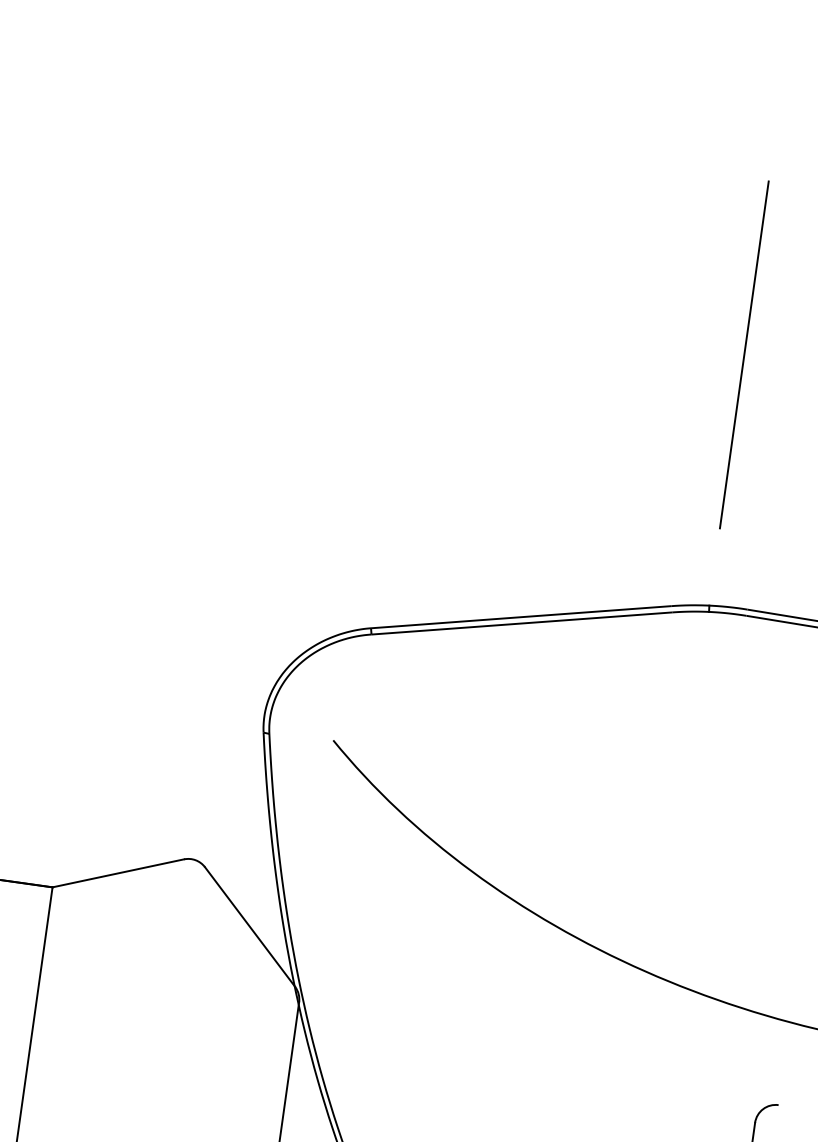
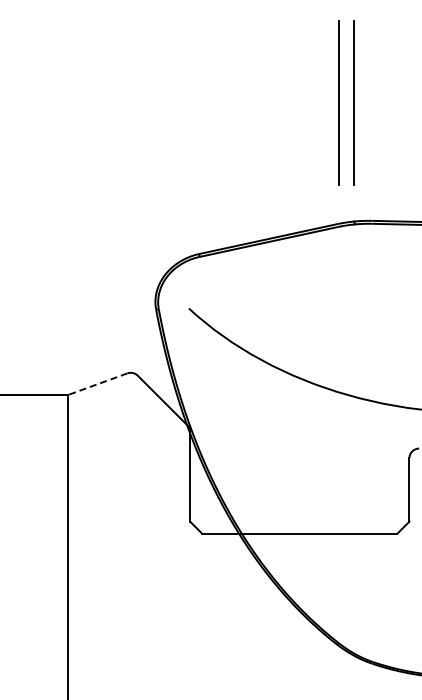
line: (710, 349) -> (338, 102), added
line: (117, 873) -> (97, 384), solid -> dashed

